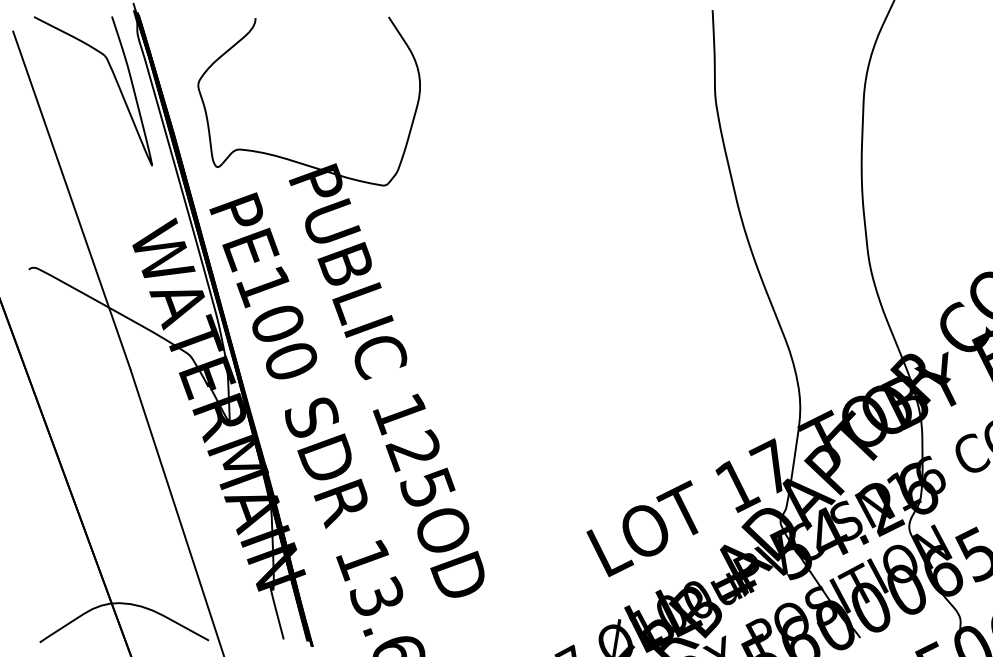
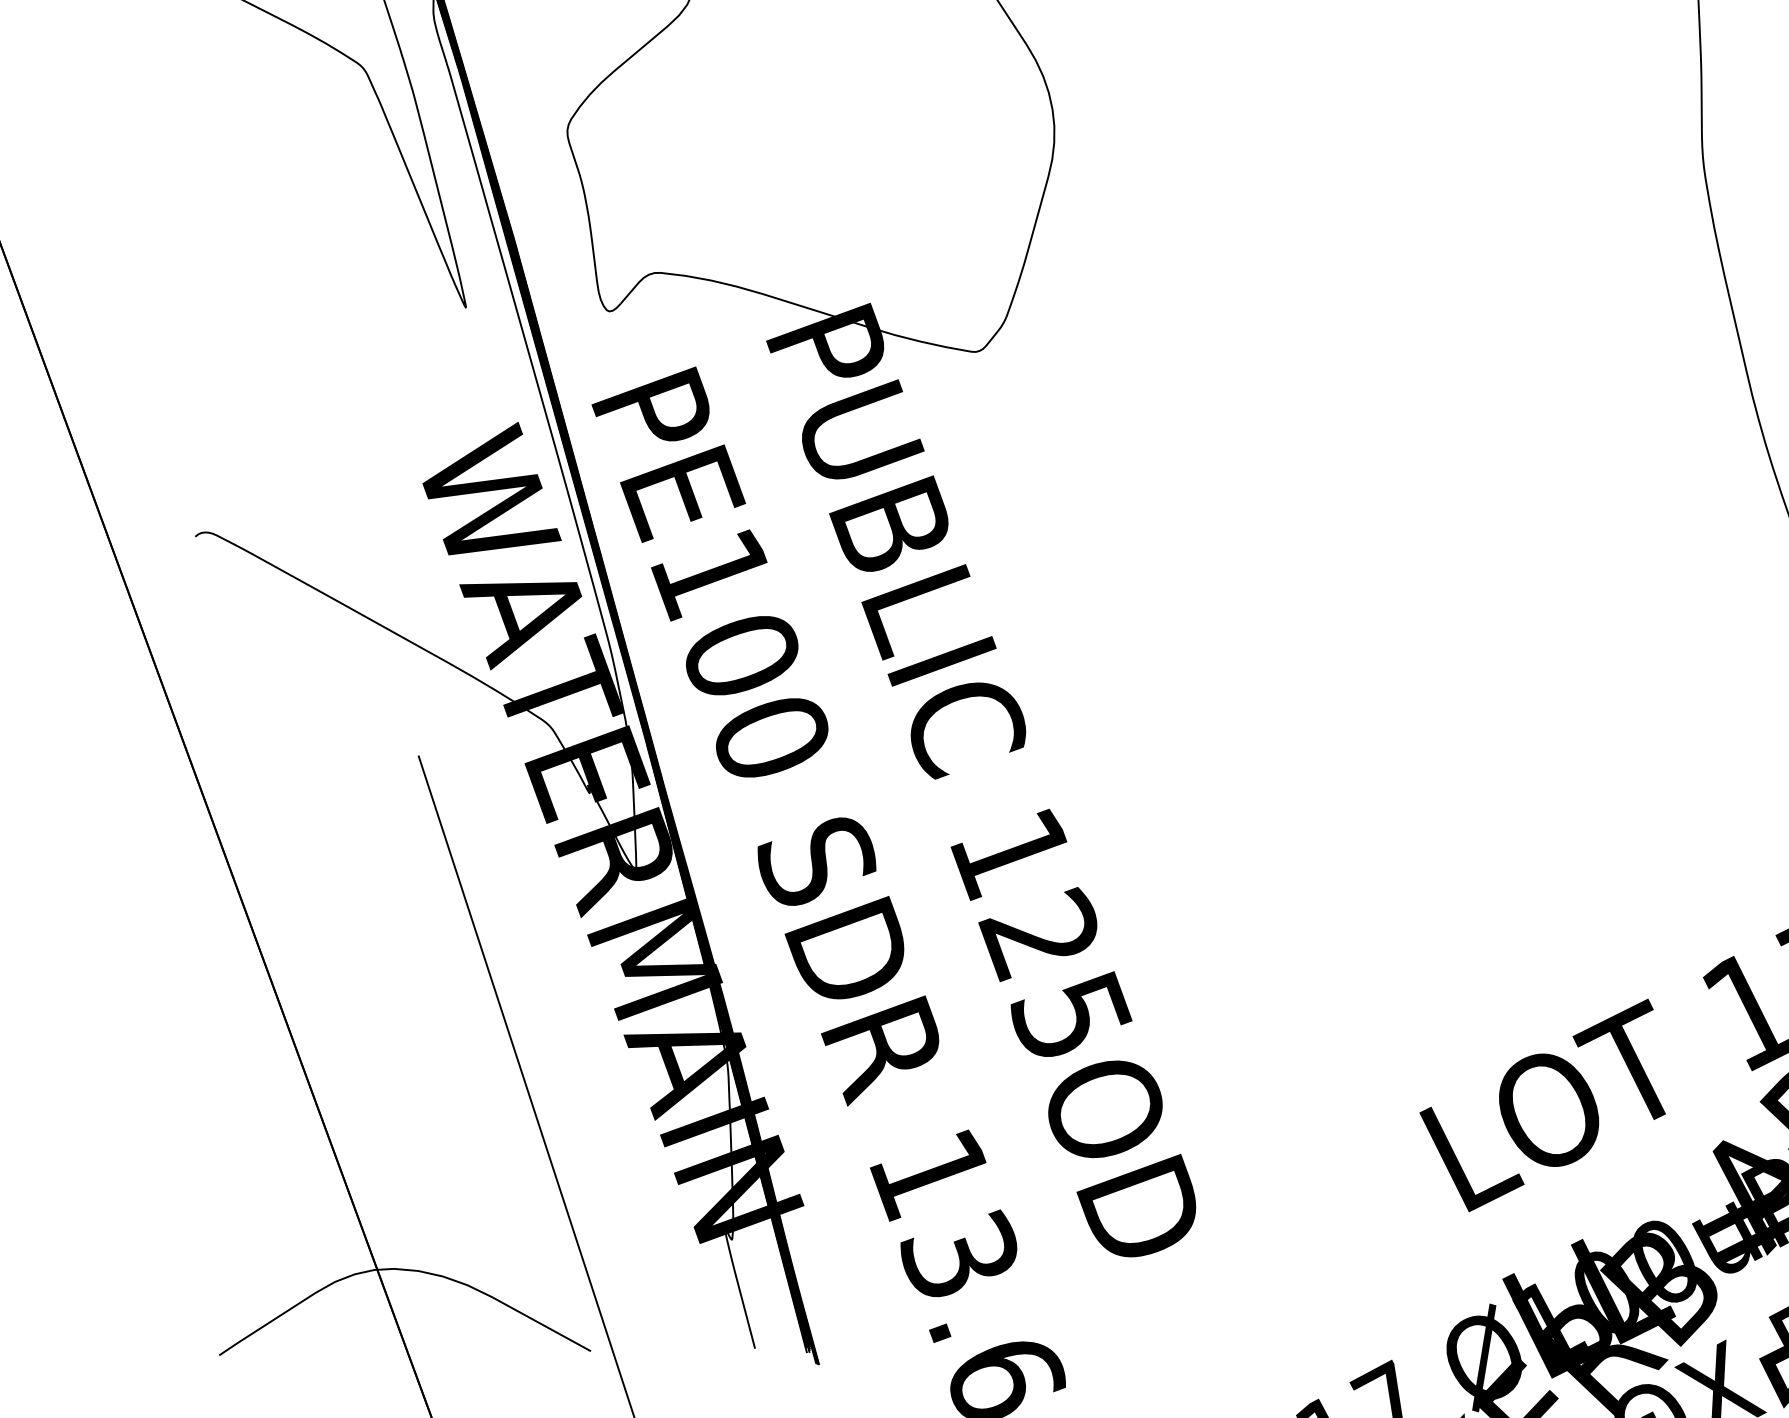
line: (71, 200) -> (288, 384), removed

